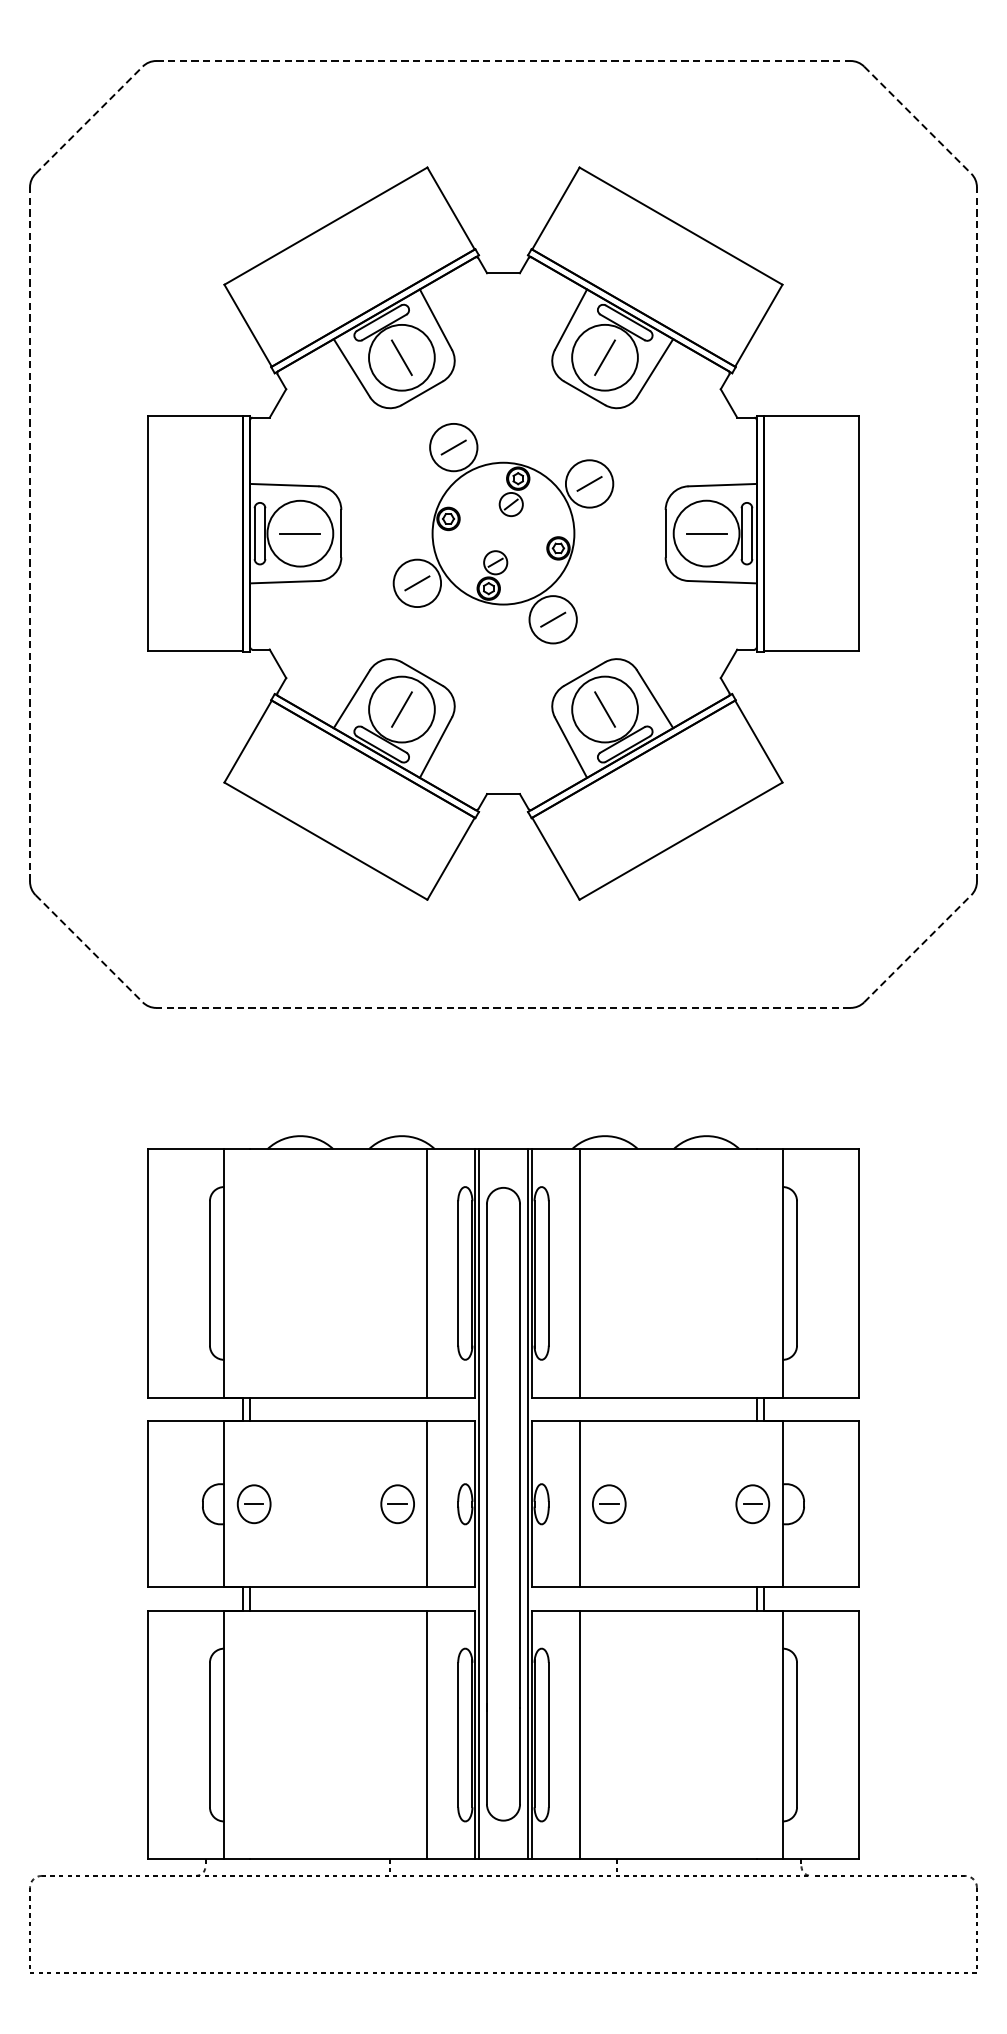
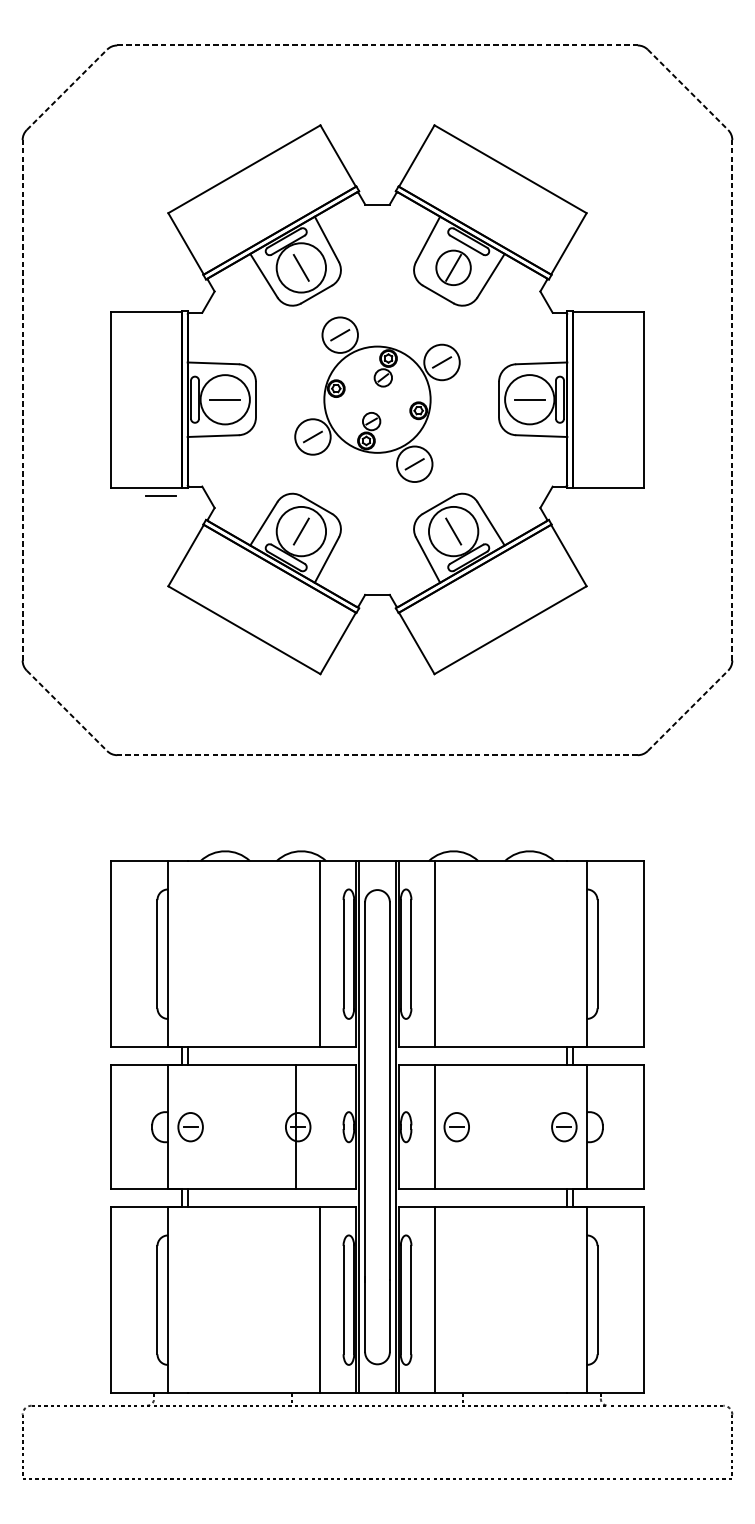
circle: (604, 357) -> (453, 267), size x0.7
line: (213, 661) -> (160, 495), added
line: (427, 1504) -> (295, 1127), moved

